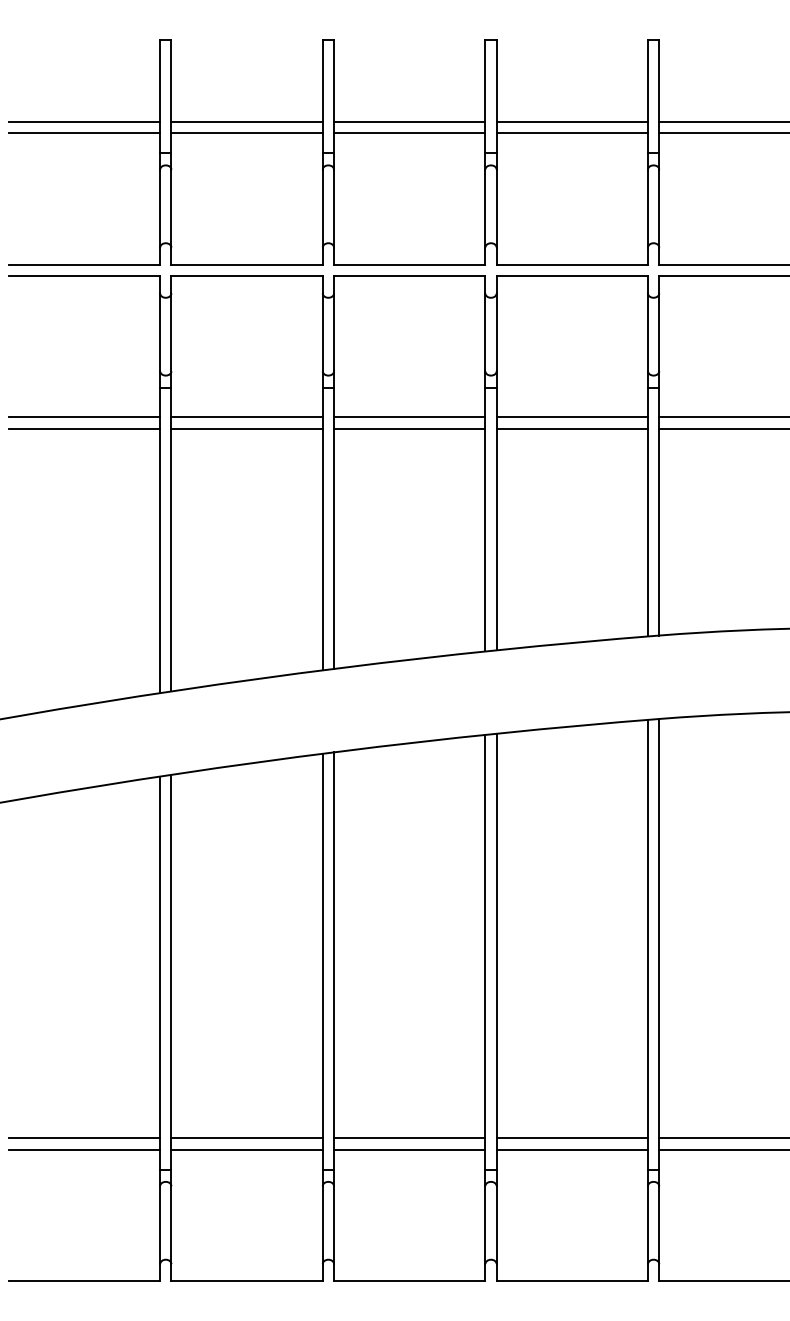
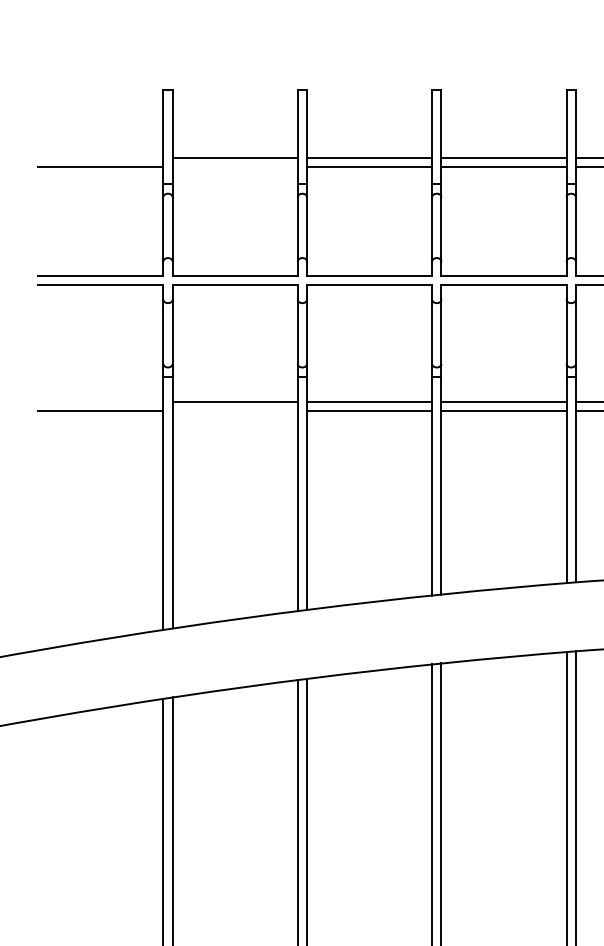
line: (84, 121) -> (100, 157), removed
line: (246, 133) -> (234, 167), removed
line: (84, 417) -> (100, 402), removed
line: (246, 428) -> (234, 411), removed

